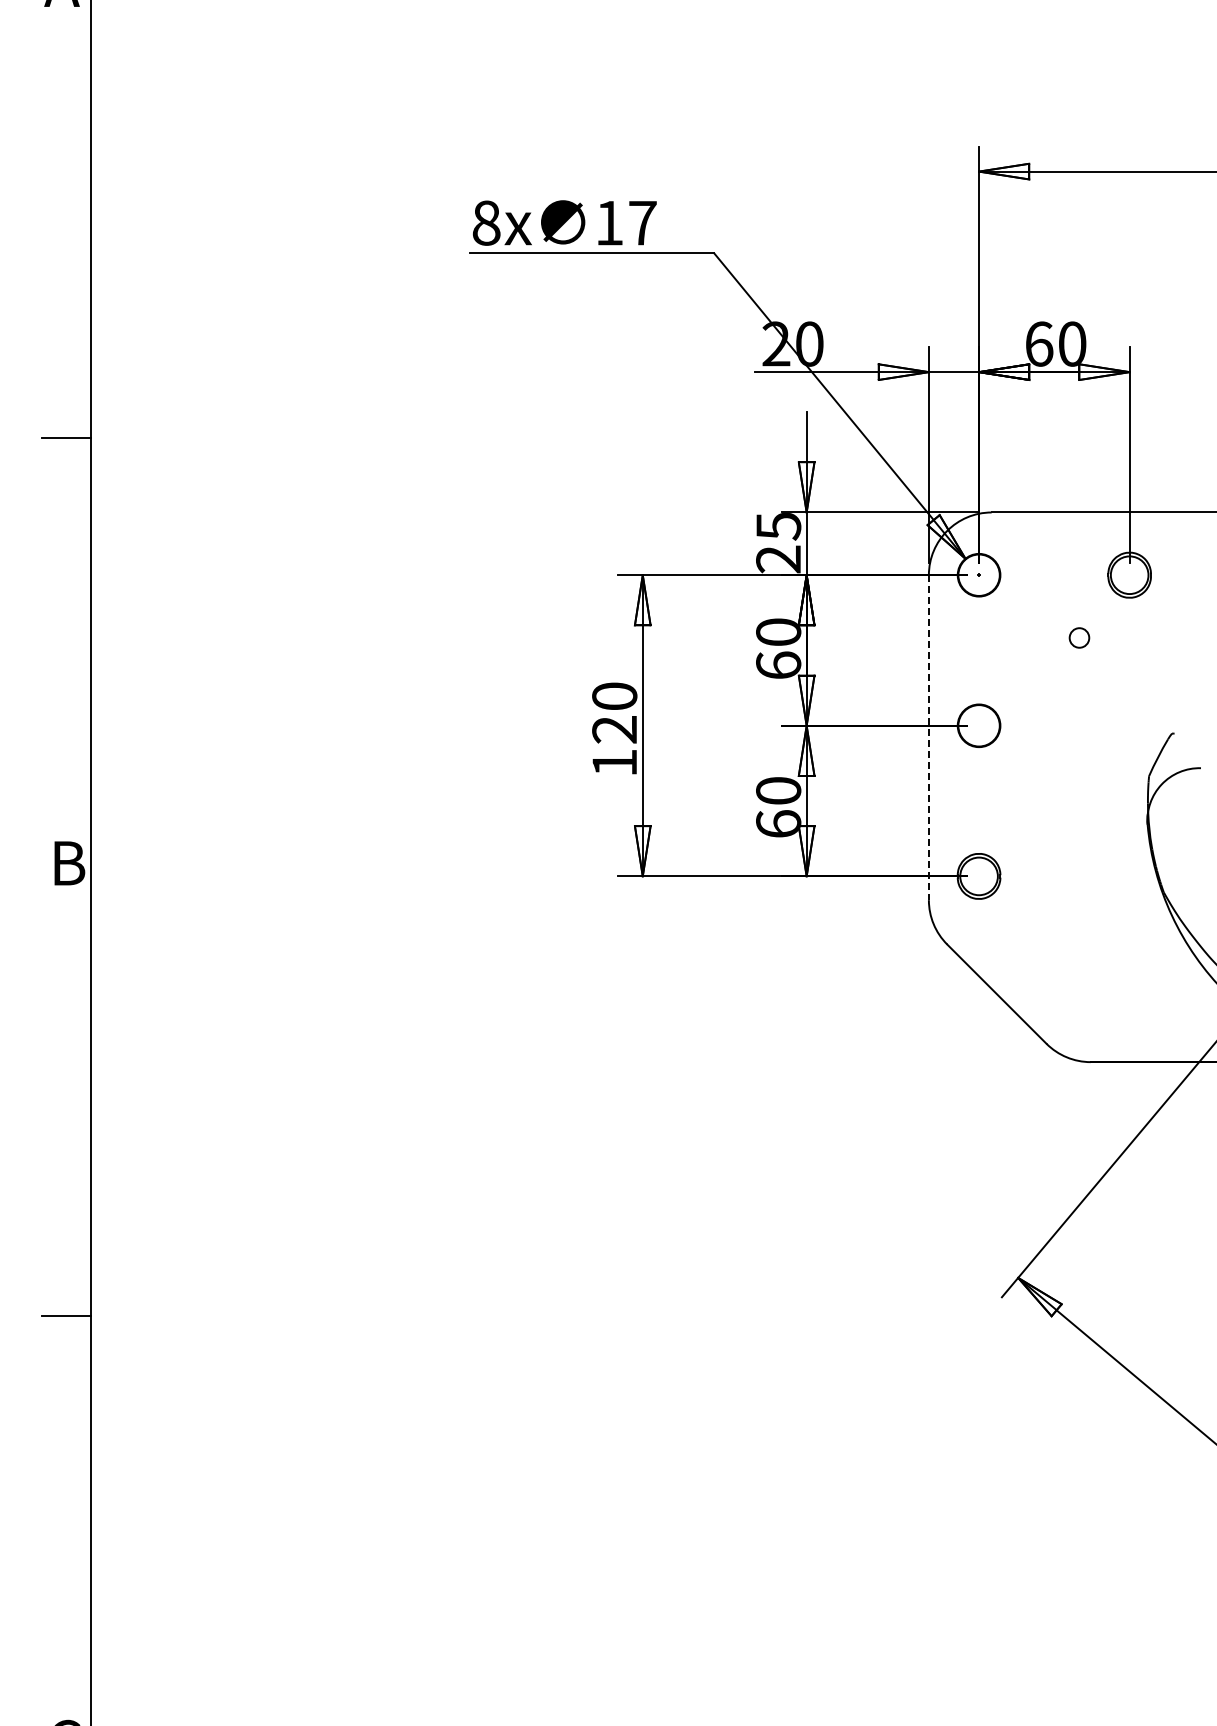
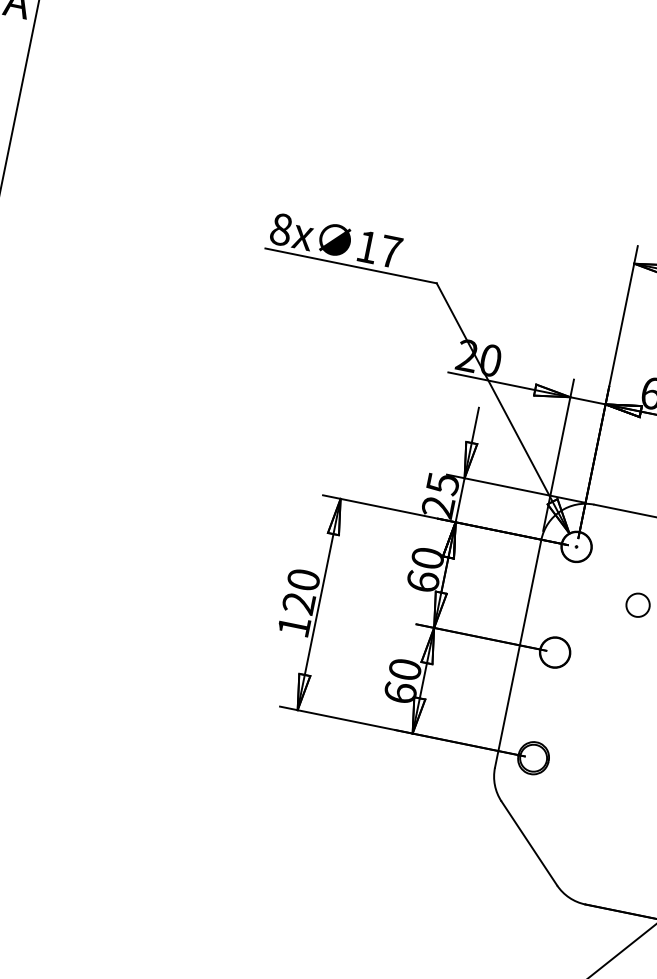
circle: (1079, 637) -> (638, 604), size x1.67
line: (928, 738) -> (517, 654), dashed -> solid

